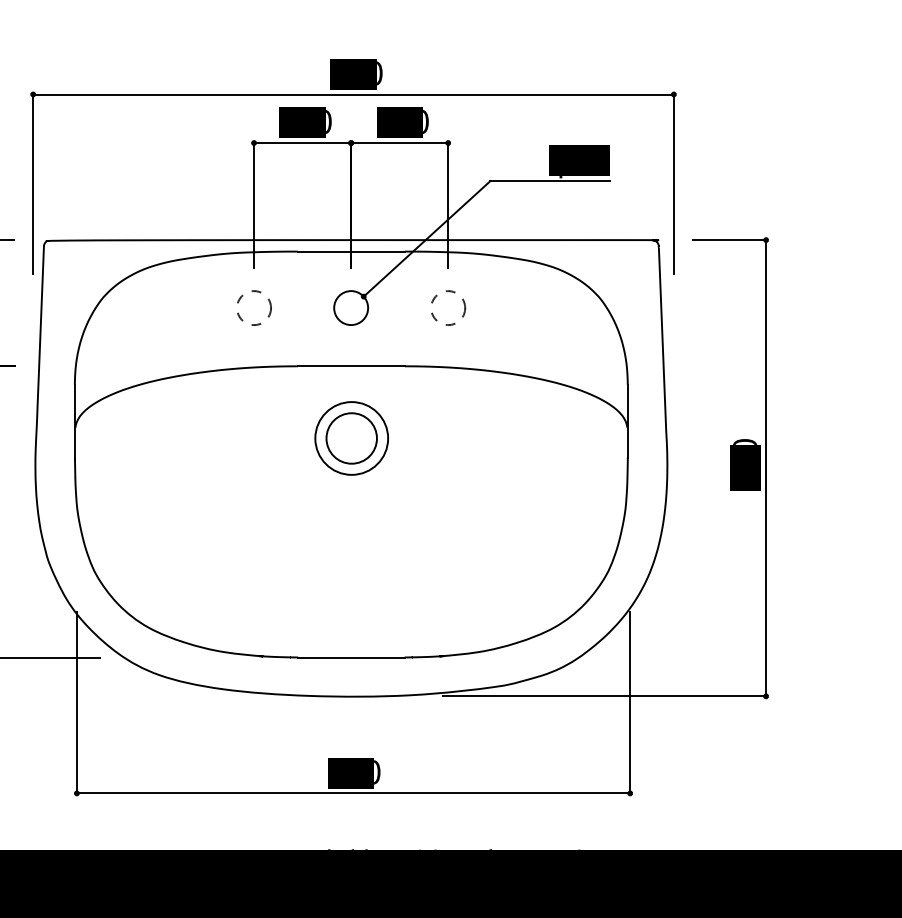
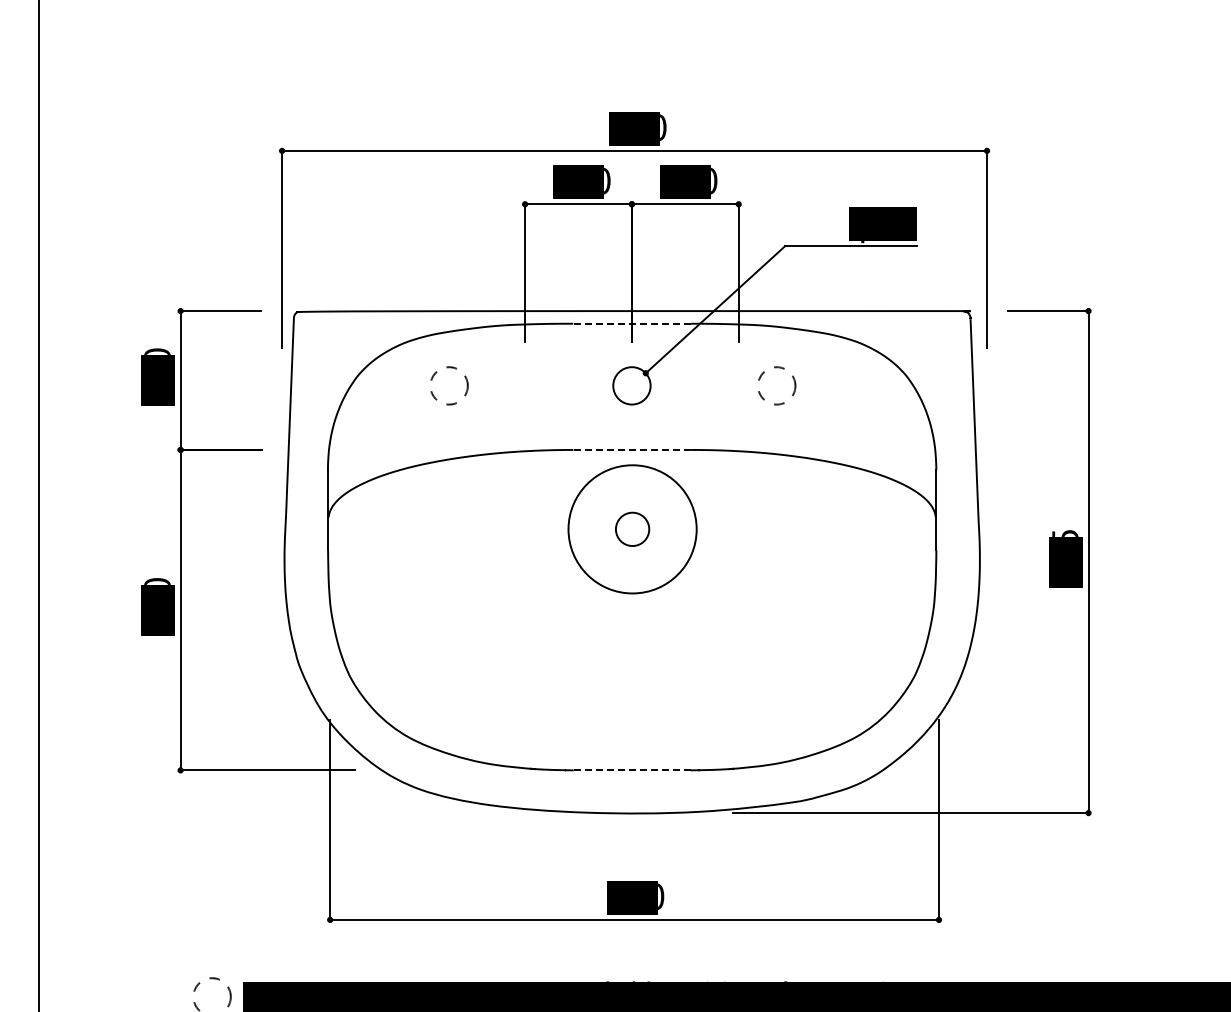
line: (350, 251) -> (631, 323), solid -> dashed
circle: (254, 307) -> (449, 385), moved
circle: (448, 307) -> (777, 385), moved
line: (351, 365) -> (632, 449), solid -> dashed
circle: (351, 438) -> (632, 529), size x0.6
circle: (351, 438) -> (632, 529), size x1.6
text: (745, 442) -> (1065, 533), 470 -> 495
line: (351, 657) -> (632, 770), solid -> dashed

